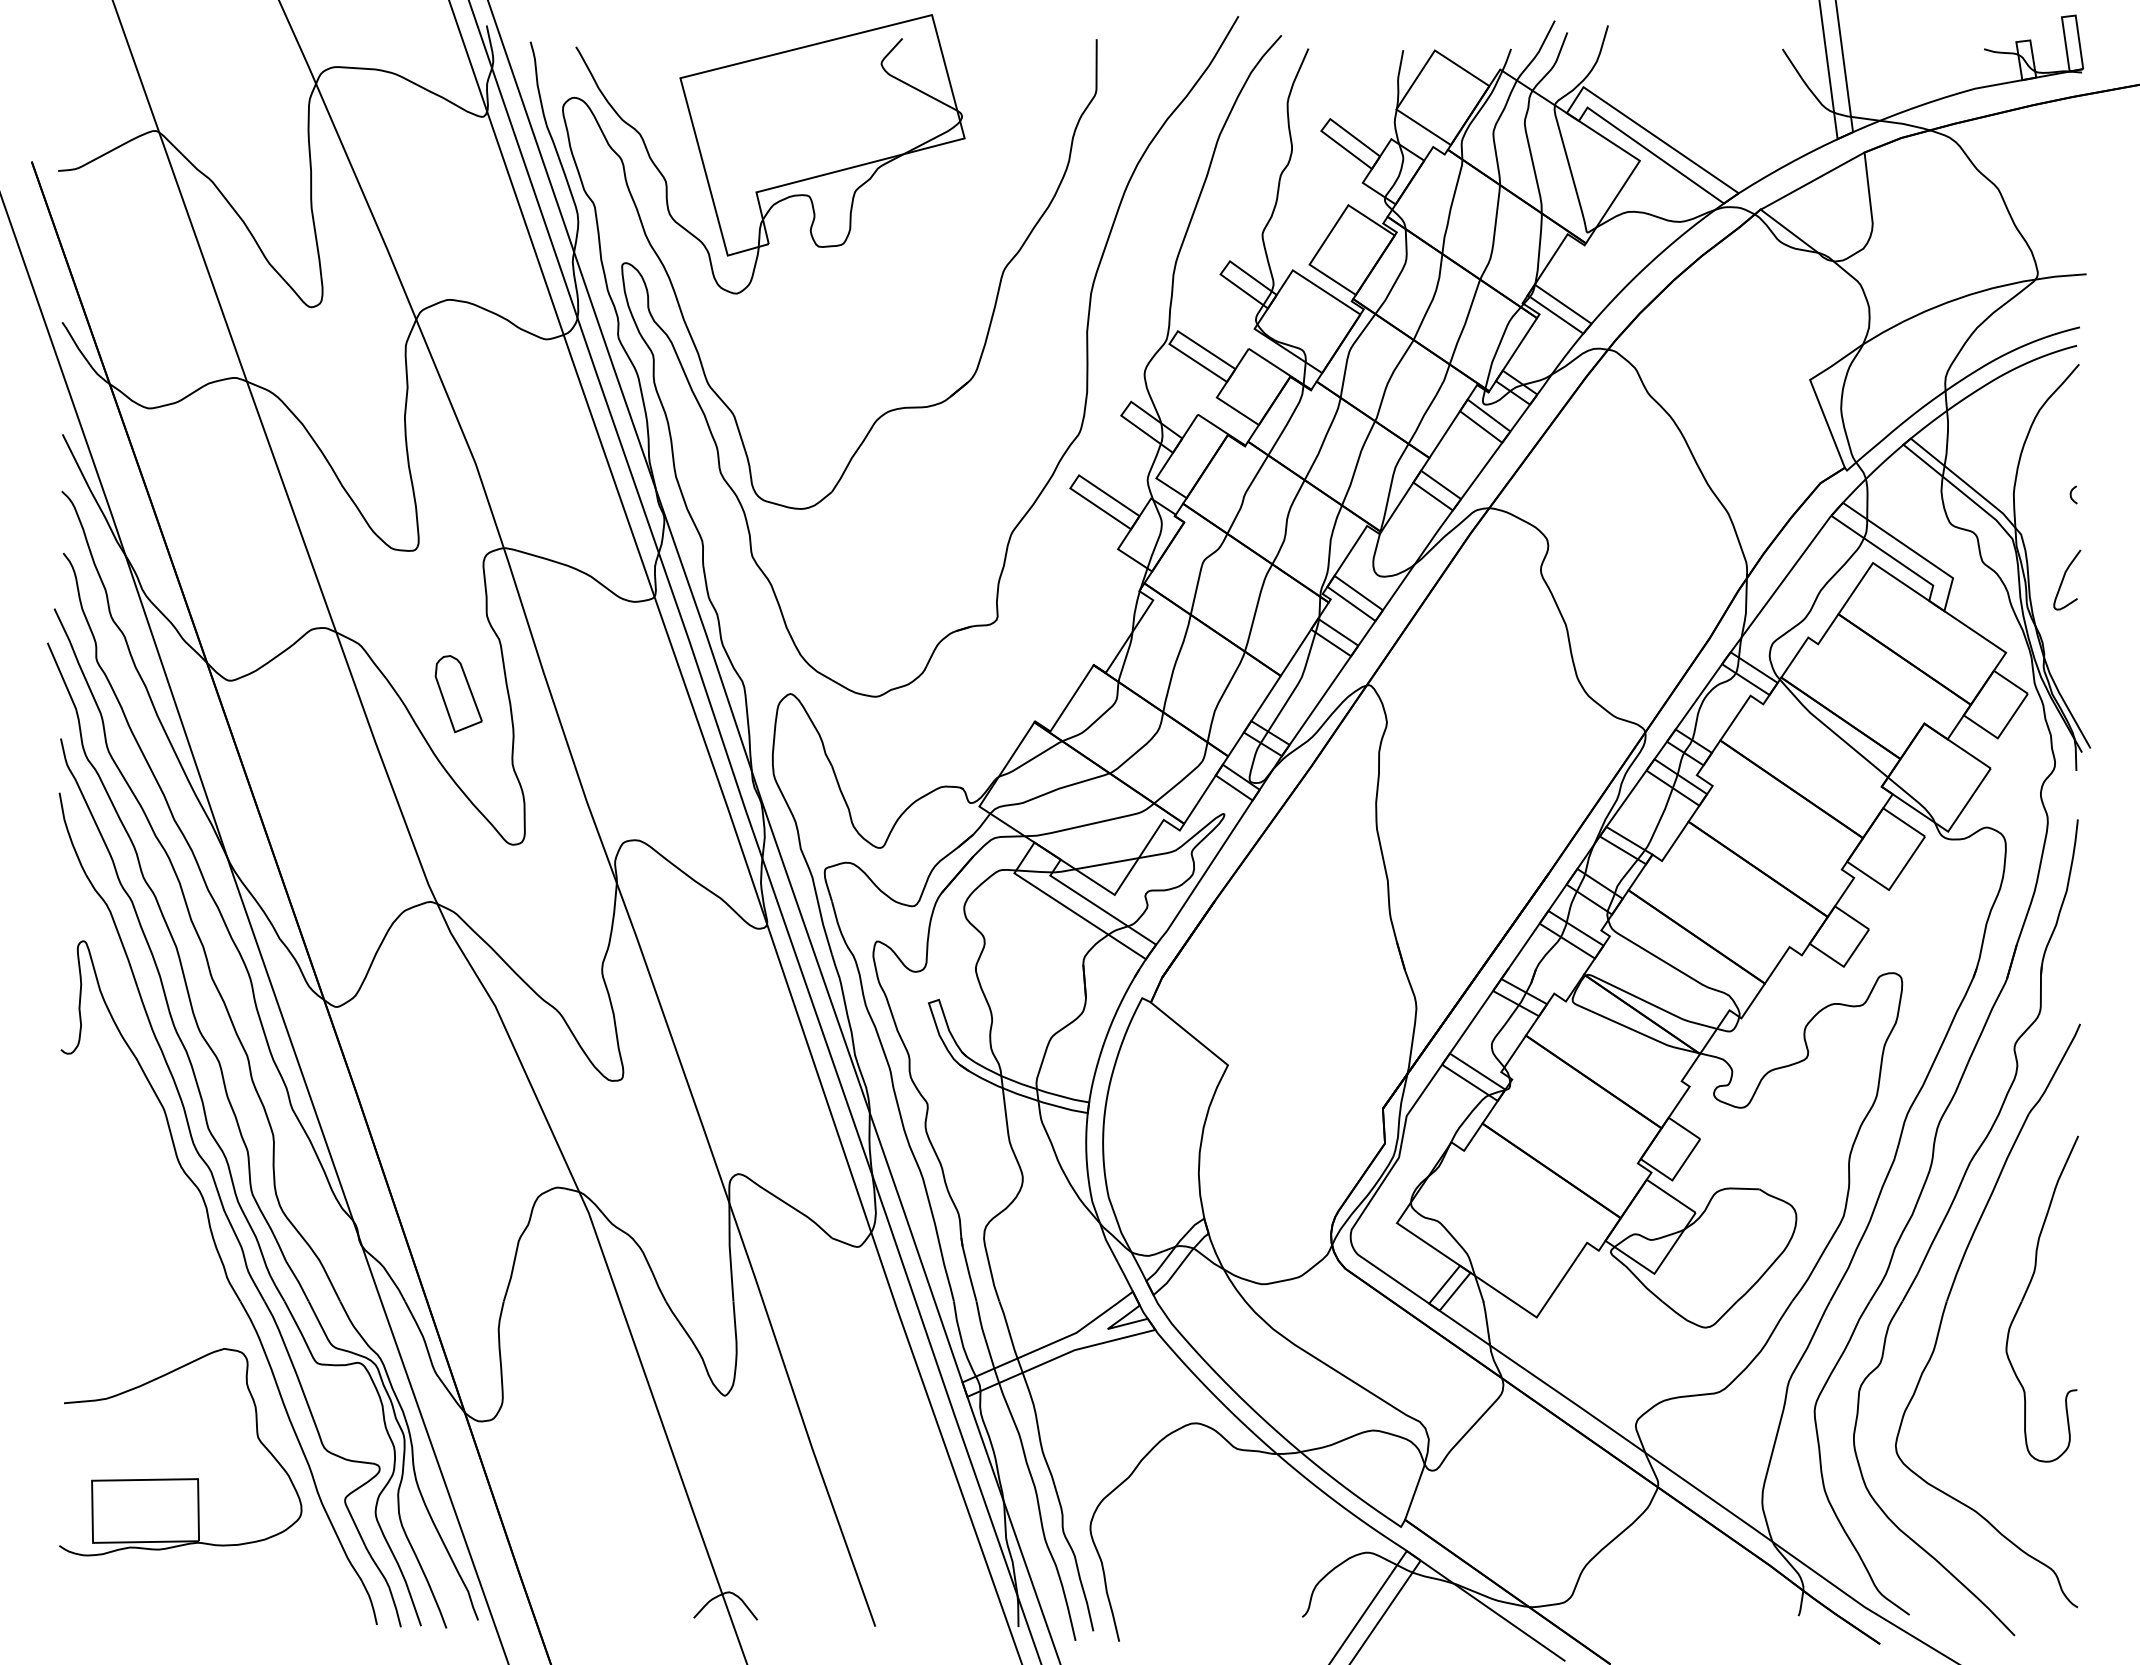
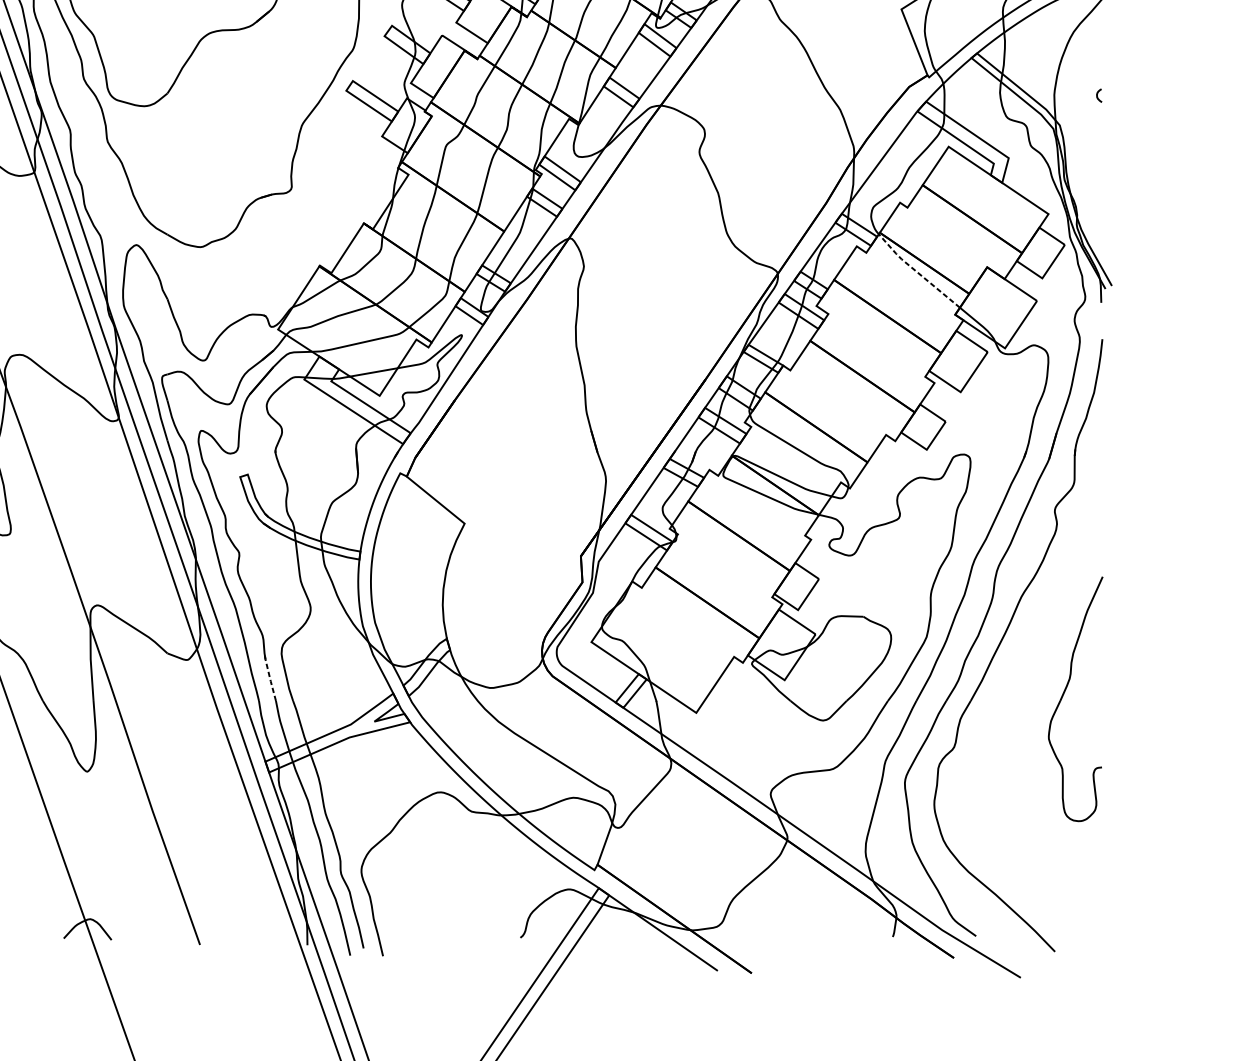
curve: (2064, 578) -> (1092, 158), removed
line: (1830, 730) -> (916, 272), solid -> dashed
line: (968, 1269) -> (269, 676), solid -> dashed
part: (1947, 1303) -> (1004, 702), removed

